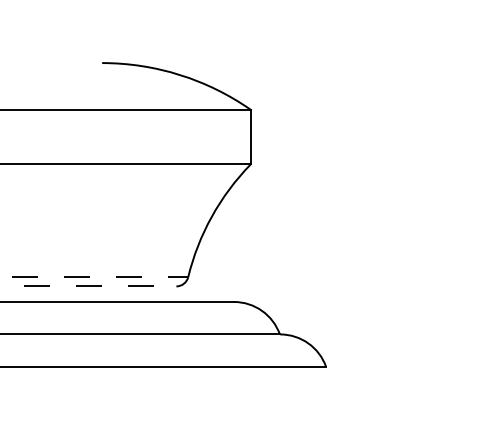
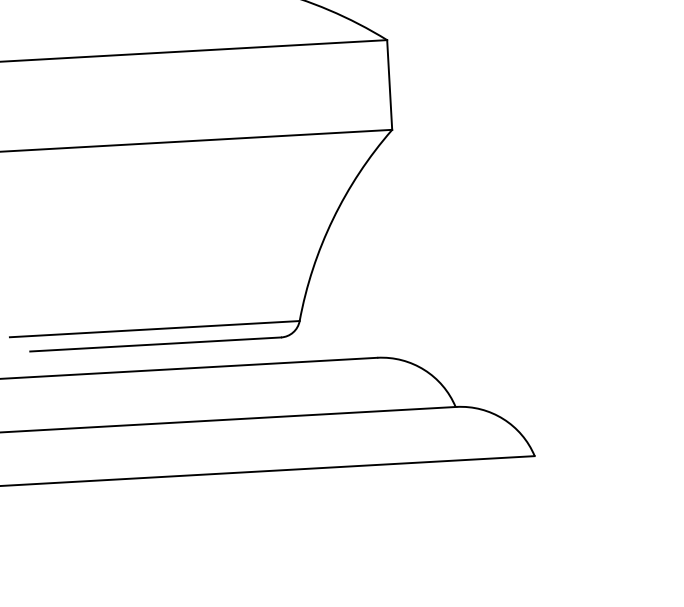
line: (100, 277) -> (155, 329), dashed -> solid
line: (100, 286) -> (156, 344), dashed -> solid

